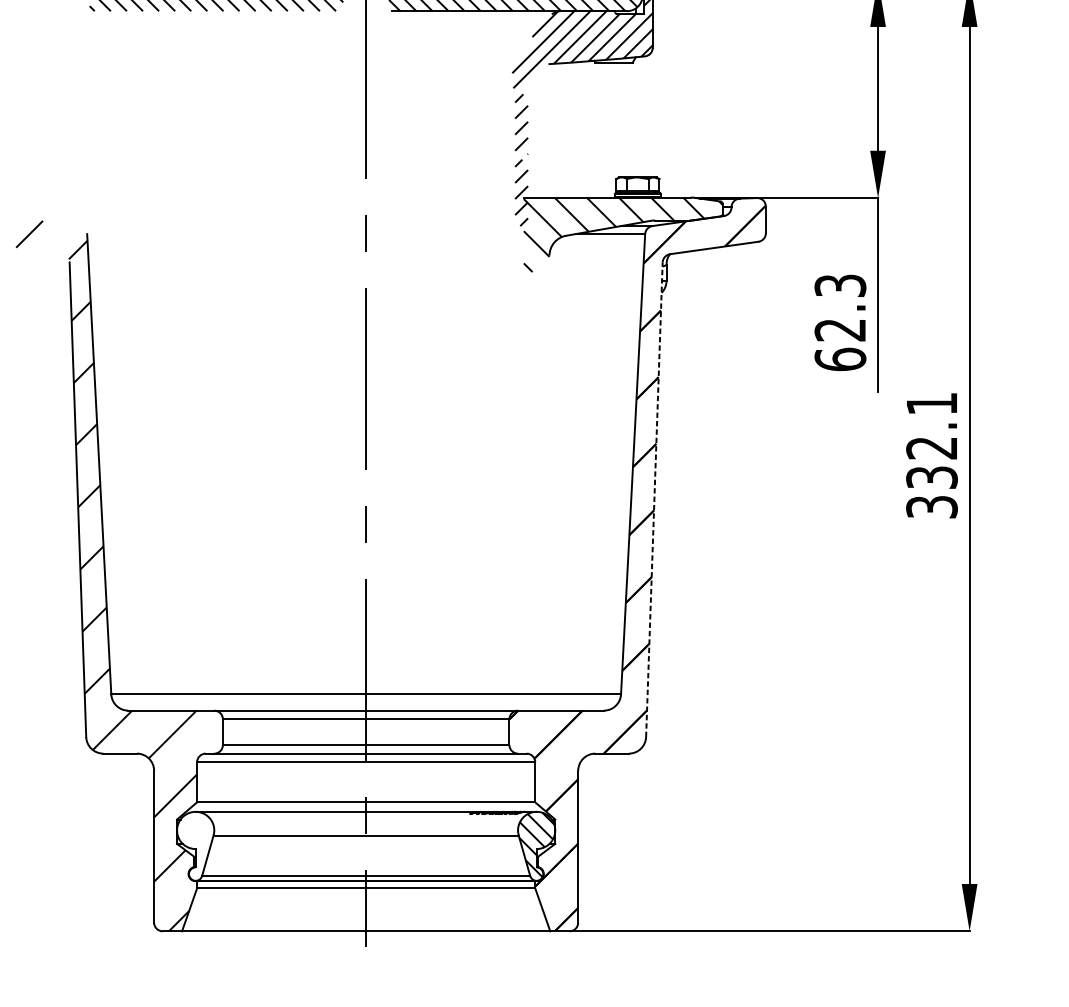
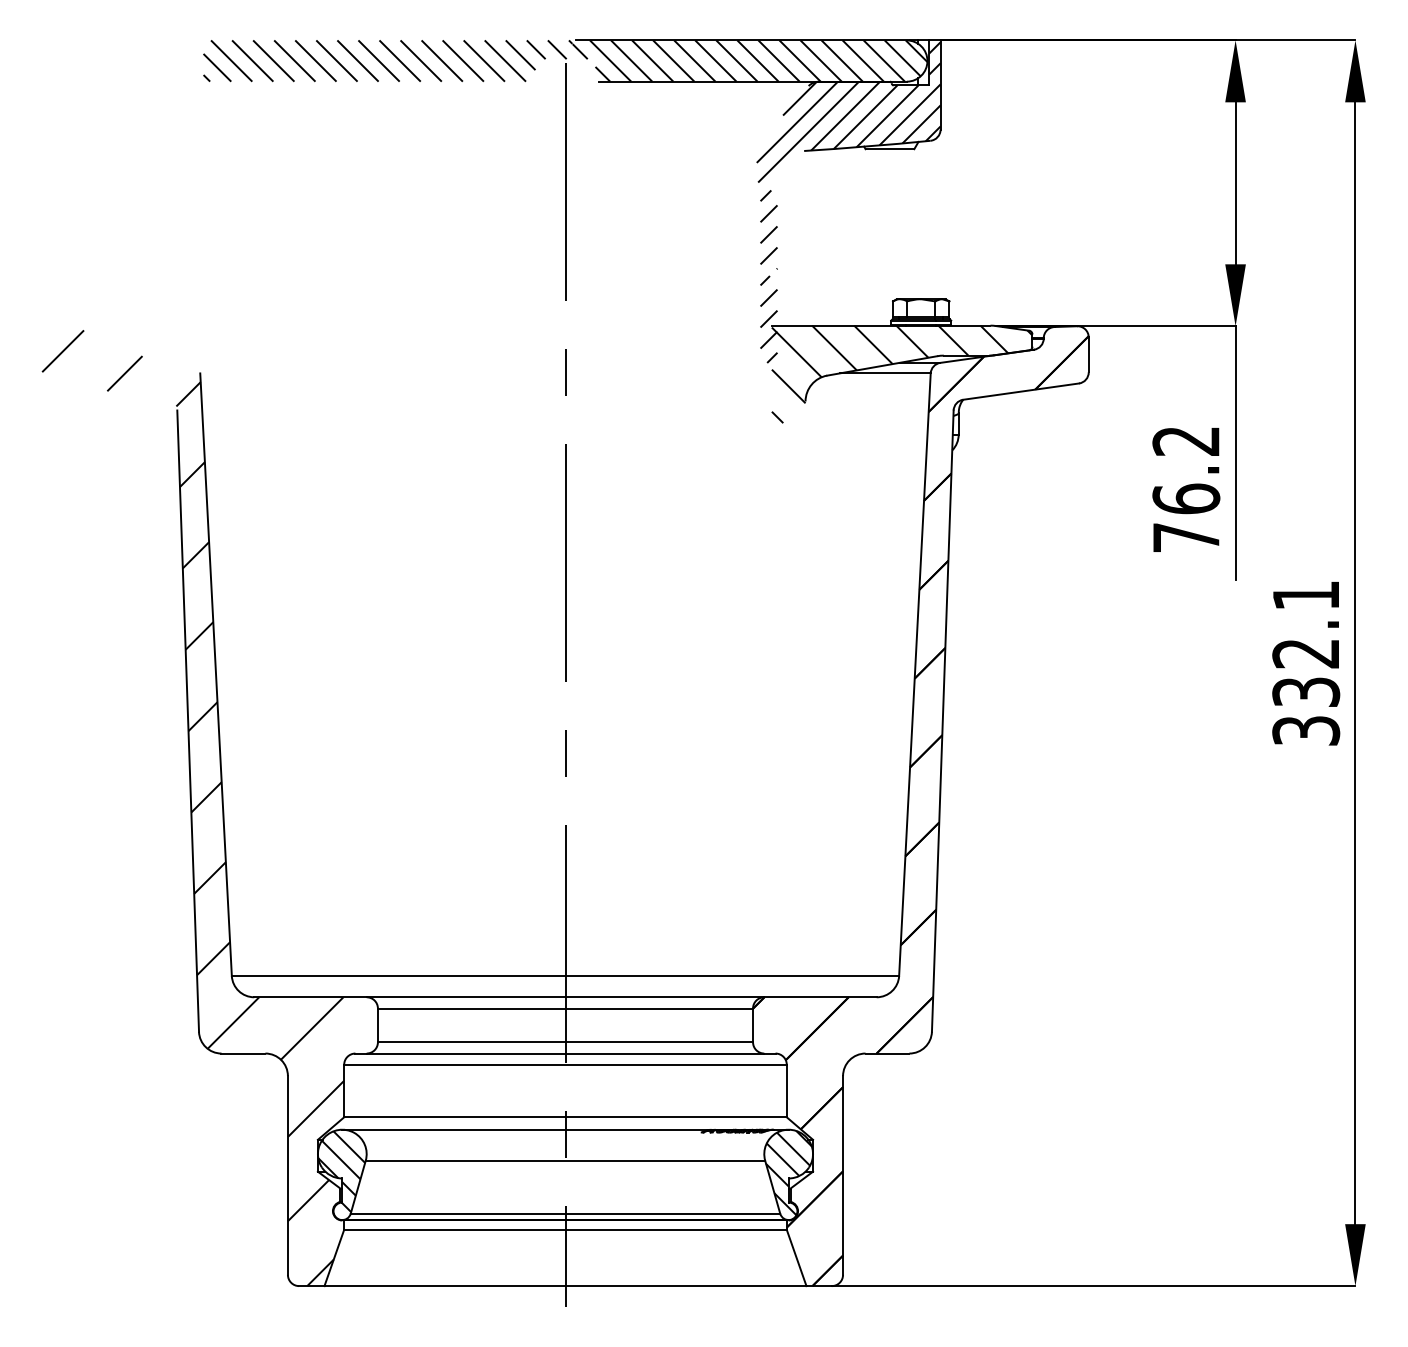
text: (840, 322) -> (1186, 489), 62.3 -> 76.2
line: (654, 499) -> (942, 721), dashed -> solid
hatch: (195, 843) -> (341, 1171), added

